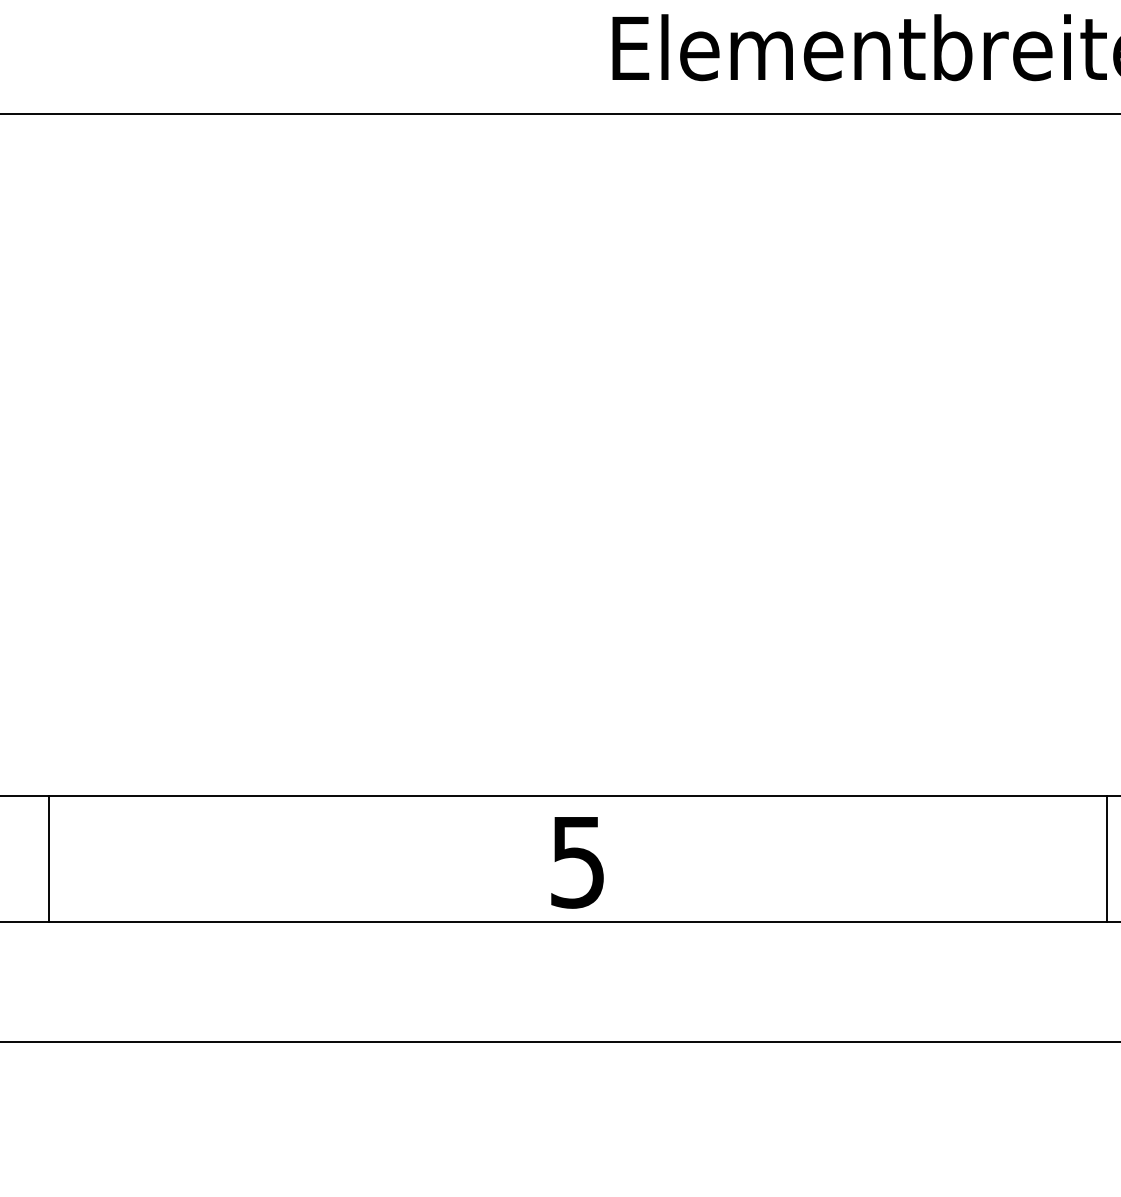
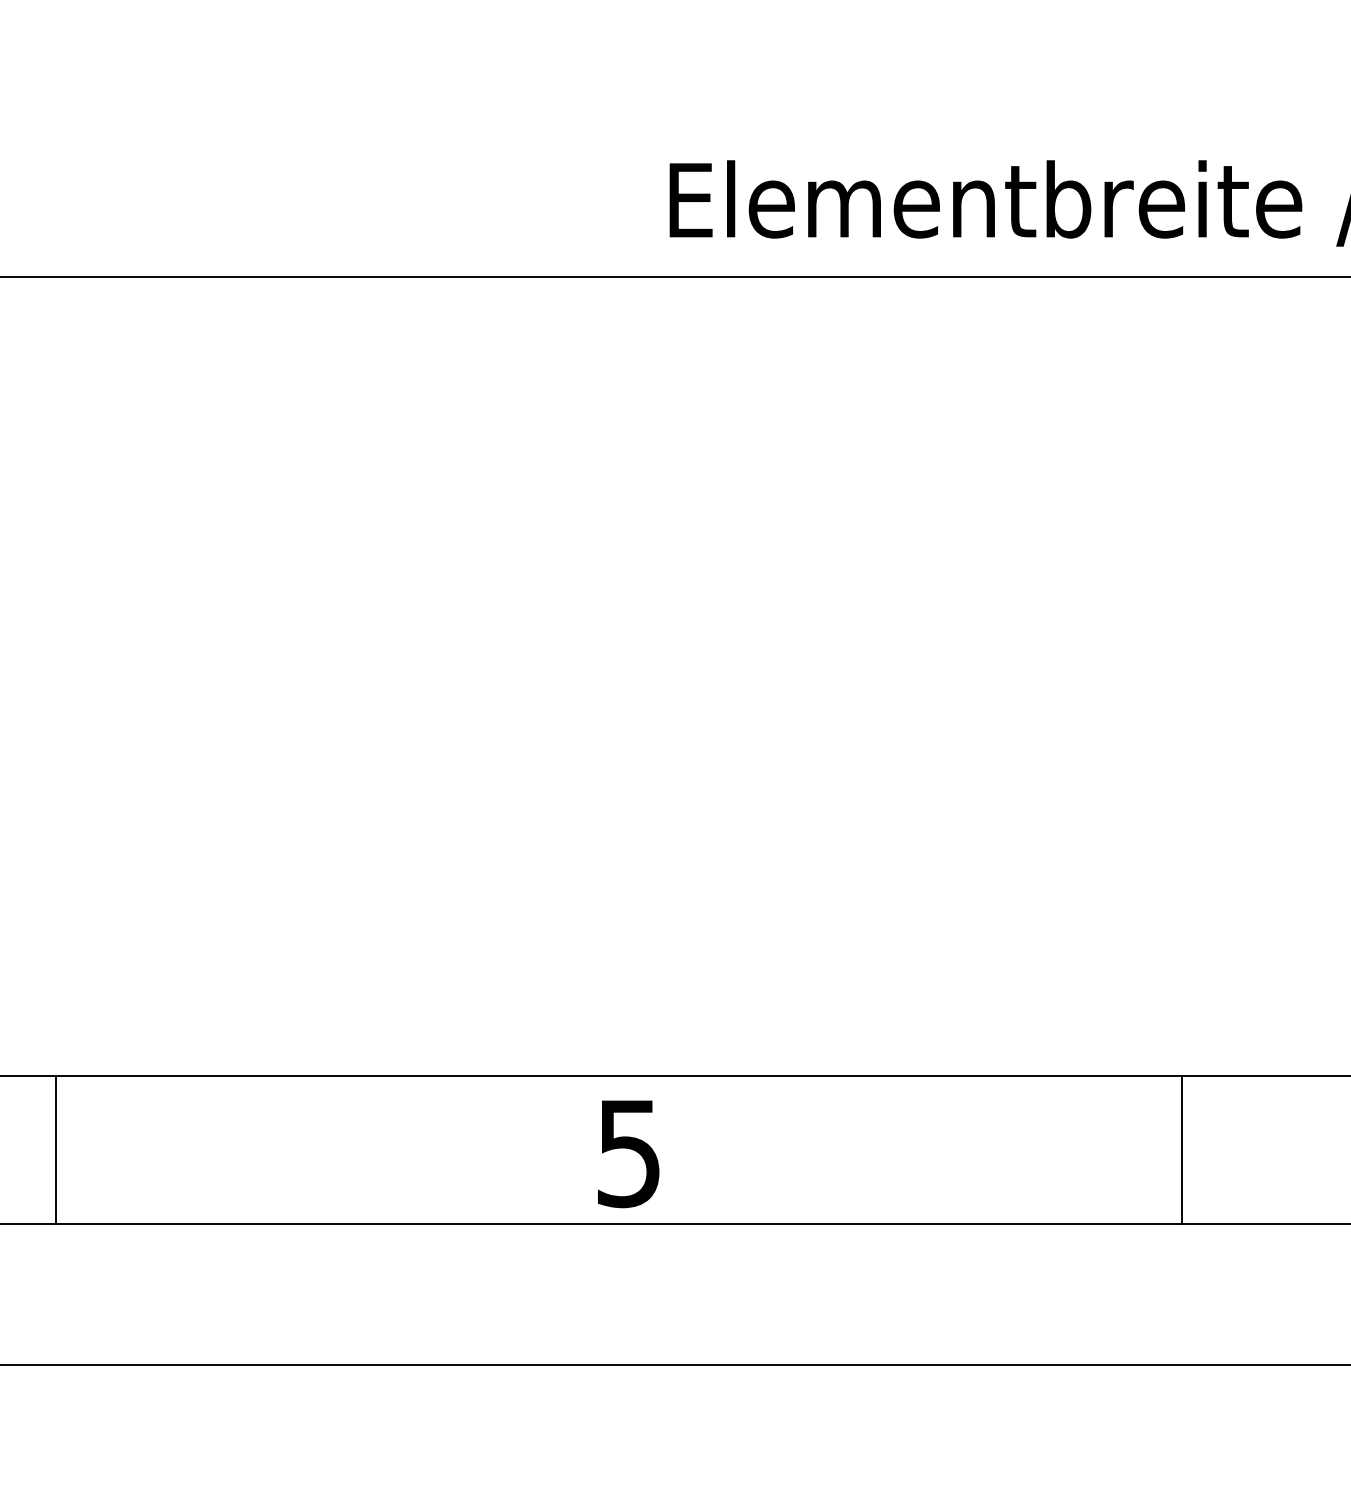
line: (49, 858) -> (56, 1149), moved
line: (1107, 858) -> (1182, 1149), moved

